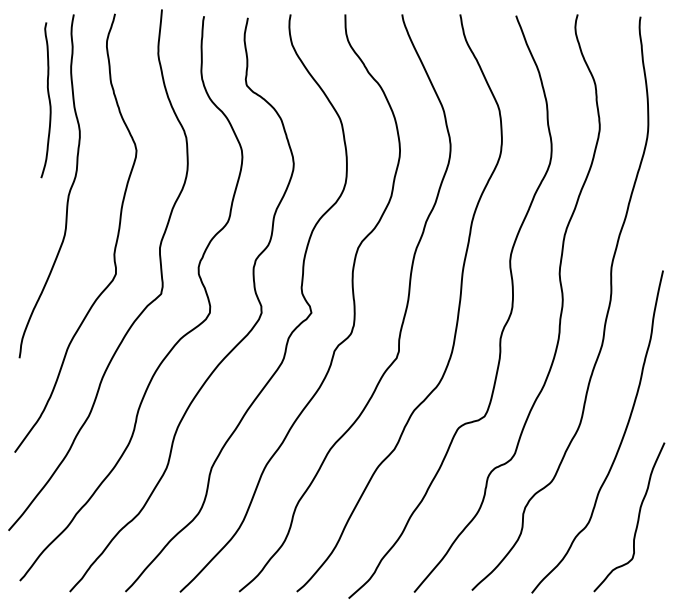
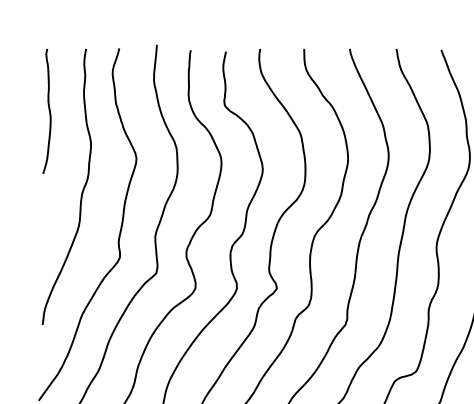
curve: (48, 100) -> (48, 111), moved

